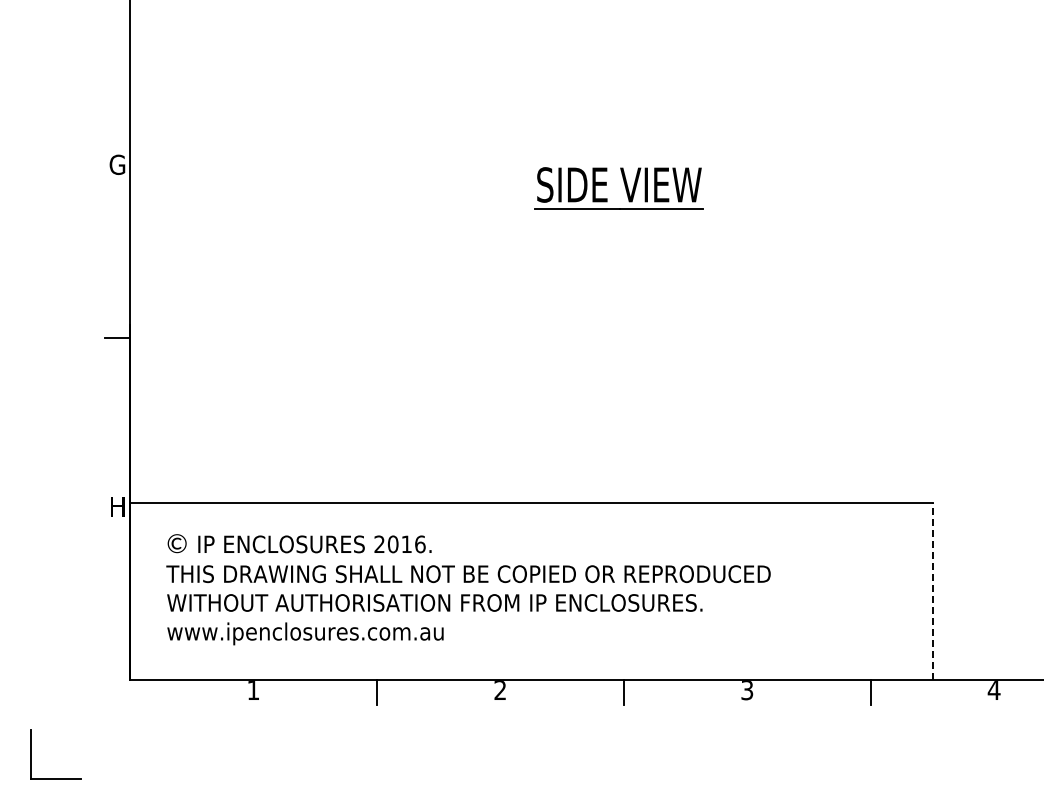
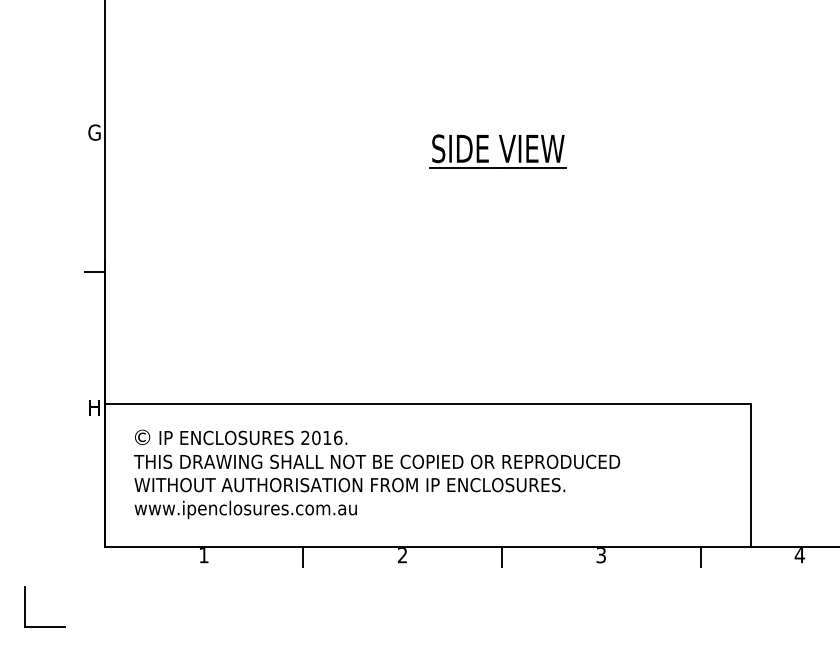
line: (933, 591) -> (751, 475), dashed -> solid

